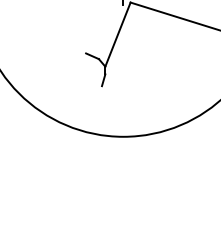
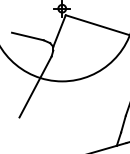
line: (52, 45) -> (27, 36), added
line: (69, 147) -> (35, 86), added

